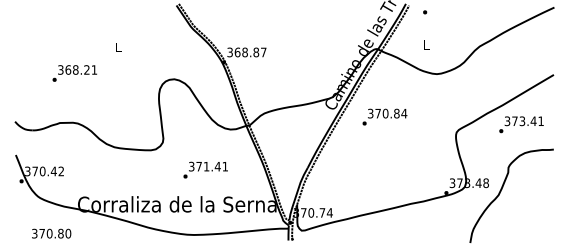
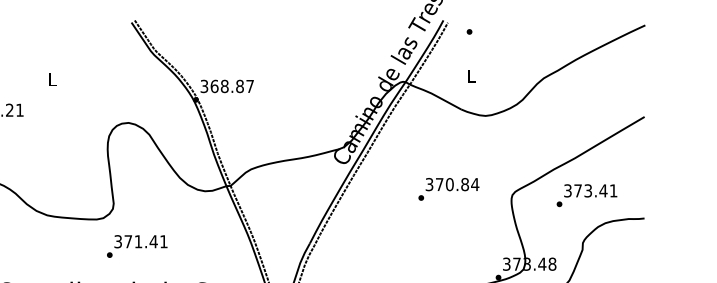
text: (384, 116) -> (448, 188), moved
text: (521, 124) -> (586, 195), moved
text: (205, 169) -> (136, 245), moved

